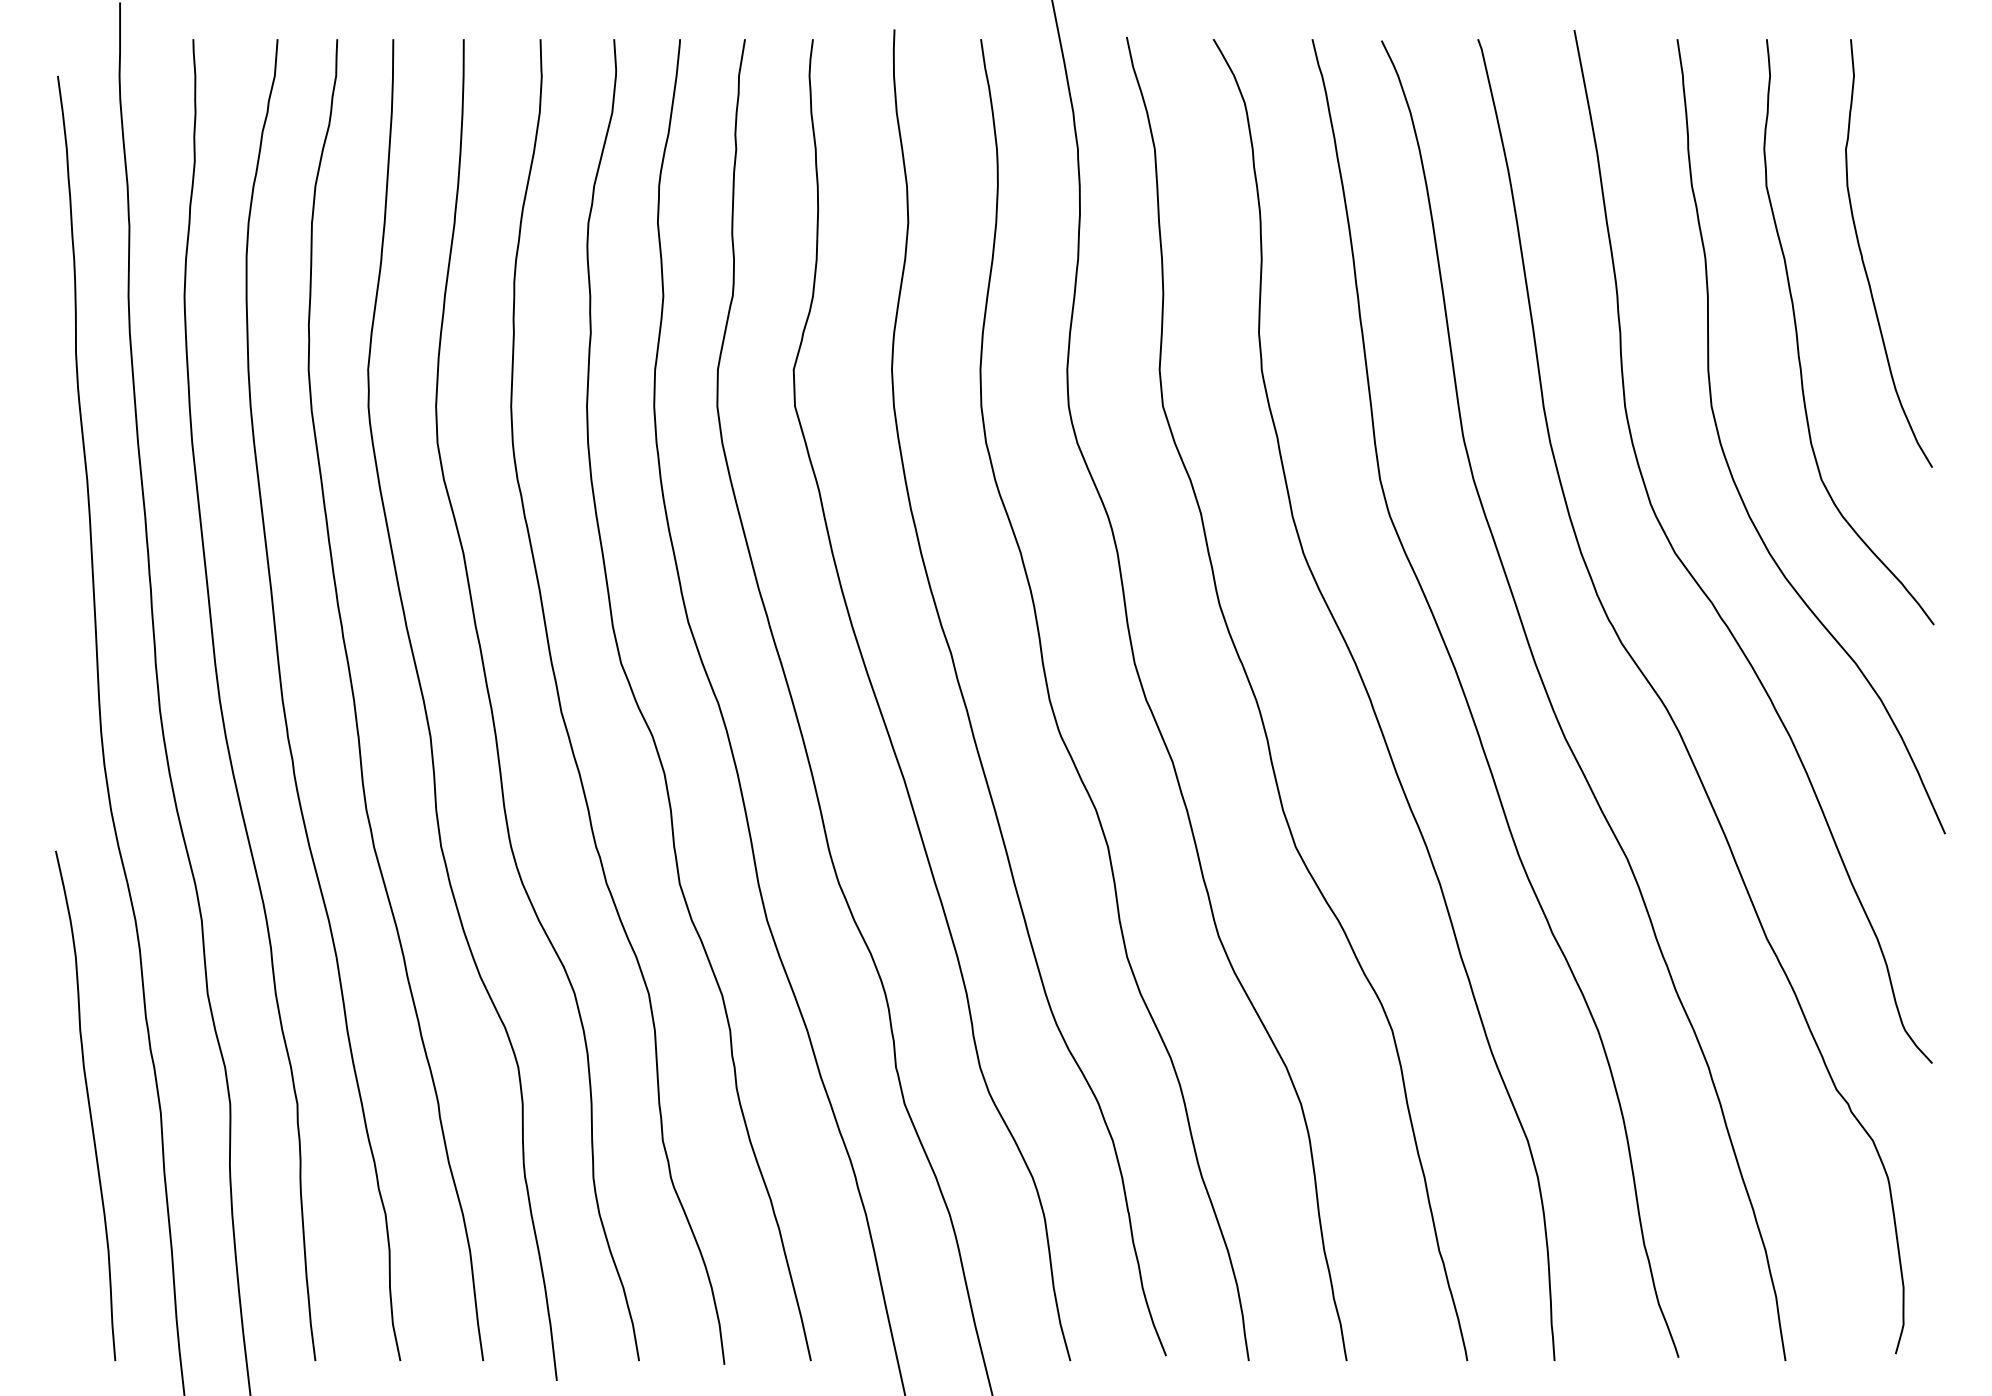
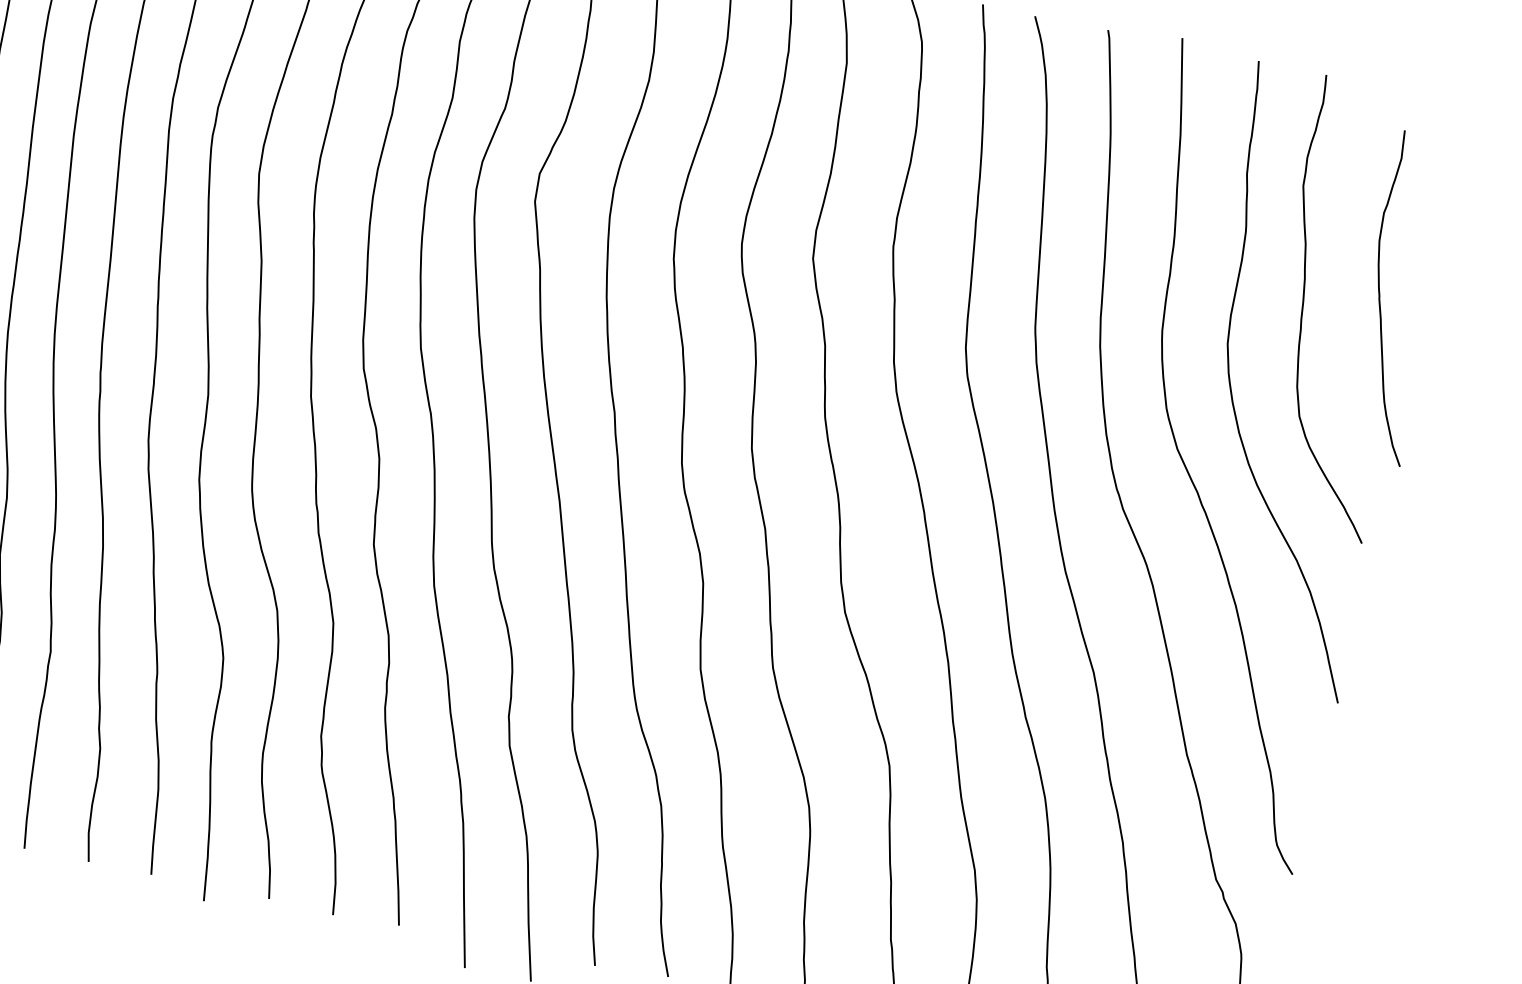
curve: (1863, 258) -> (1380, 298), moved

